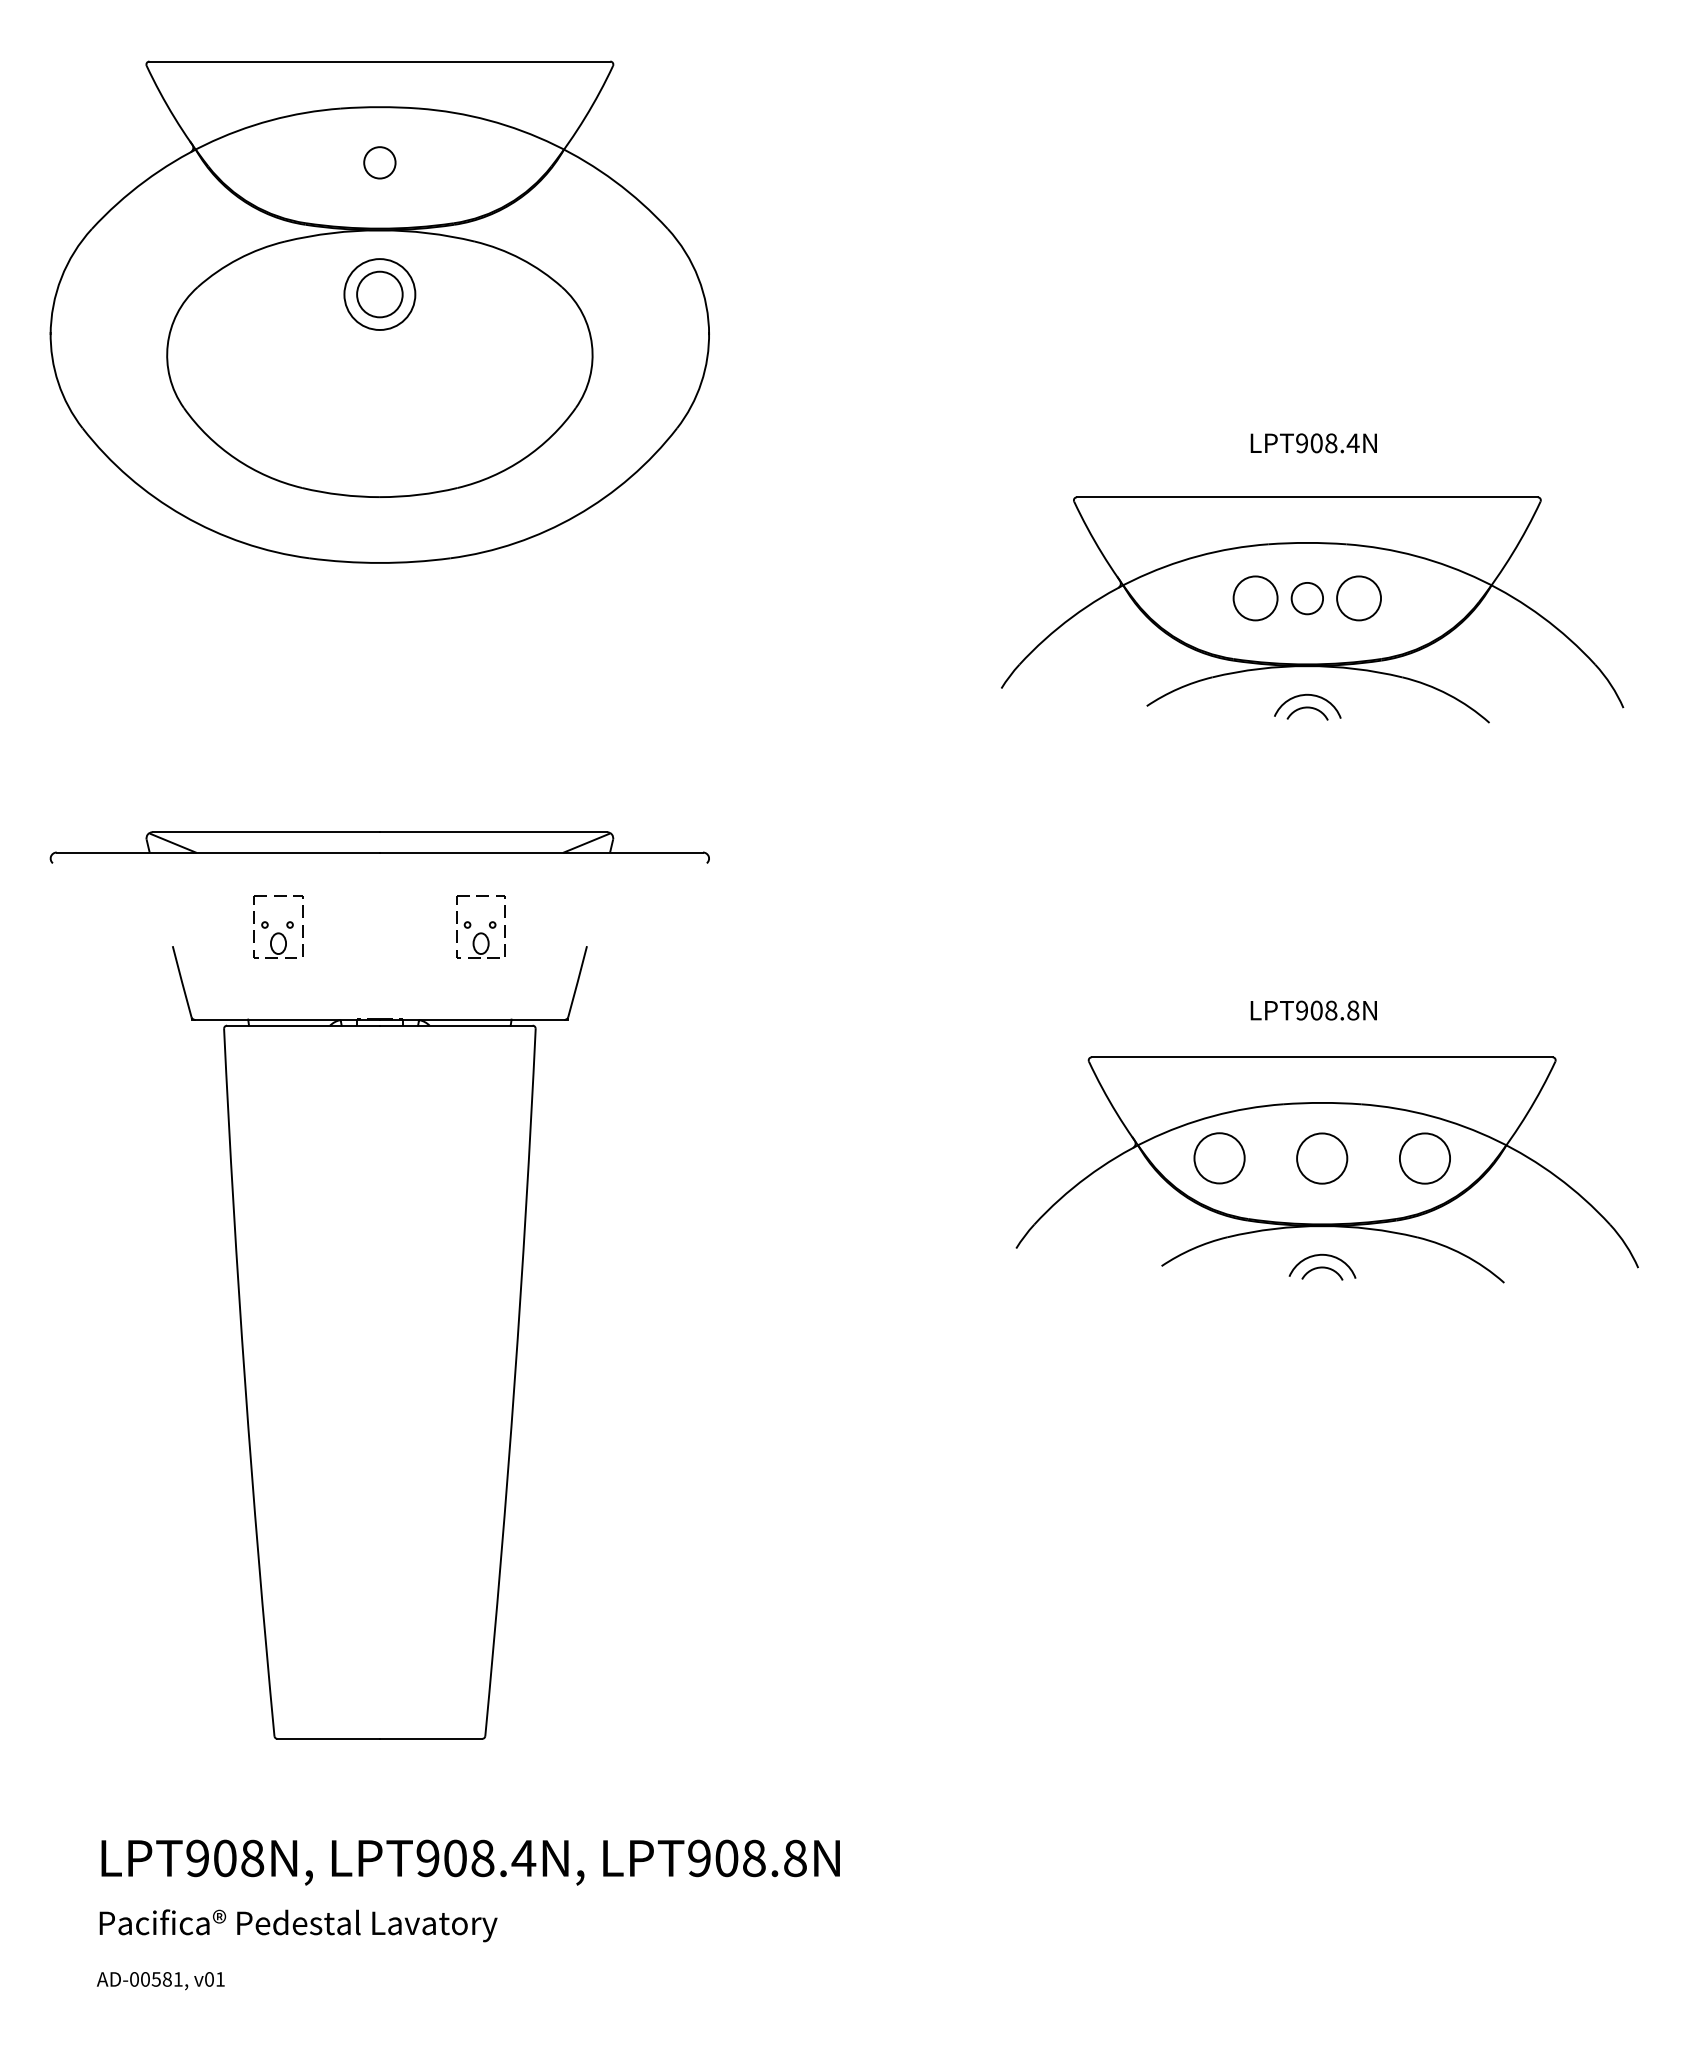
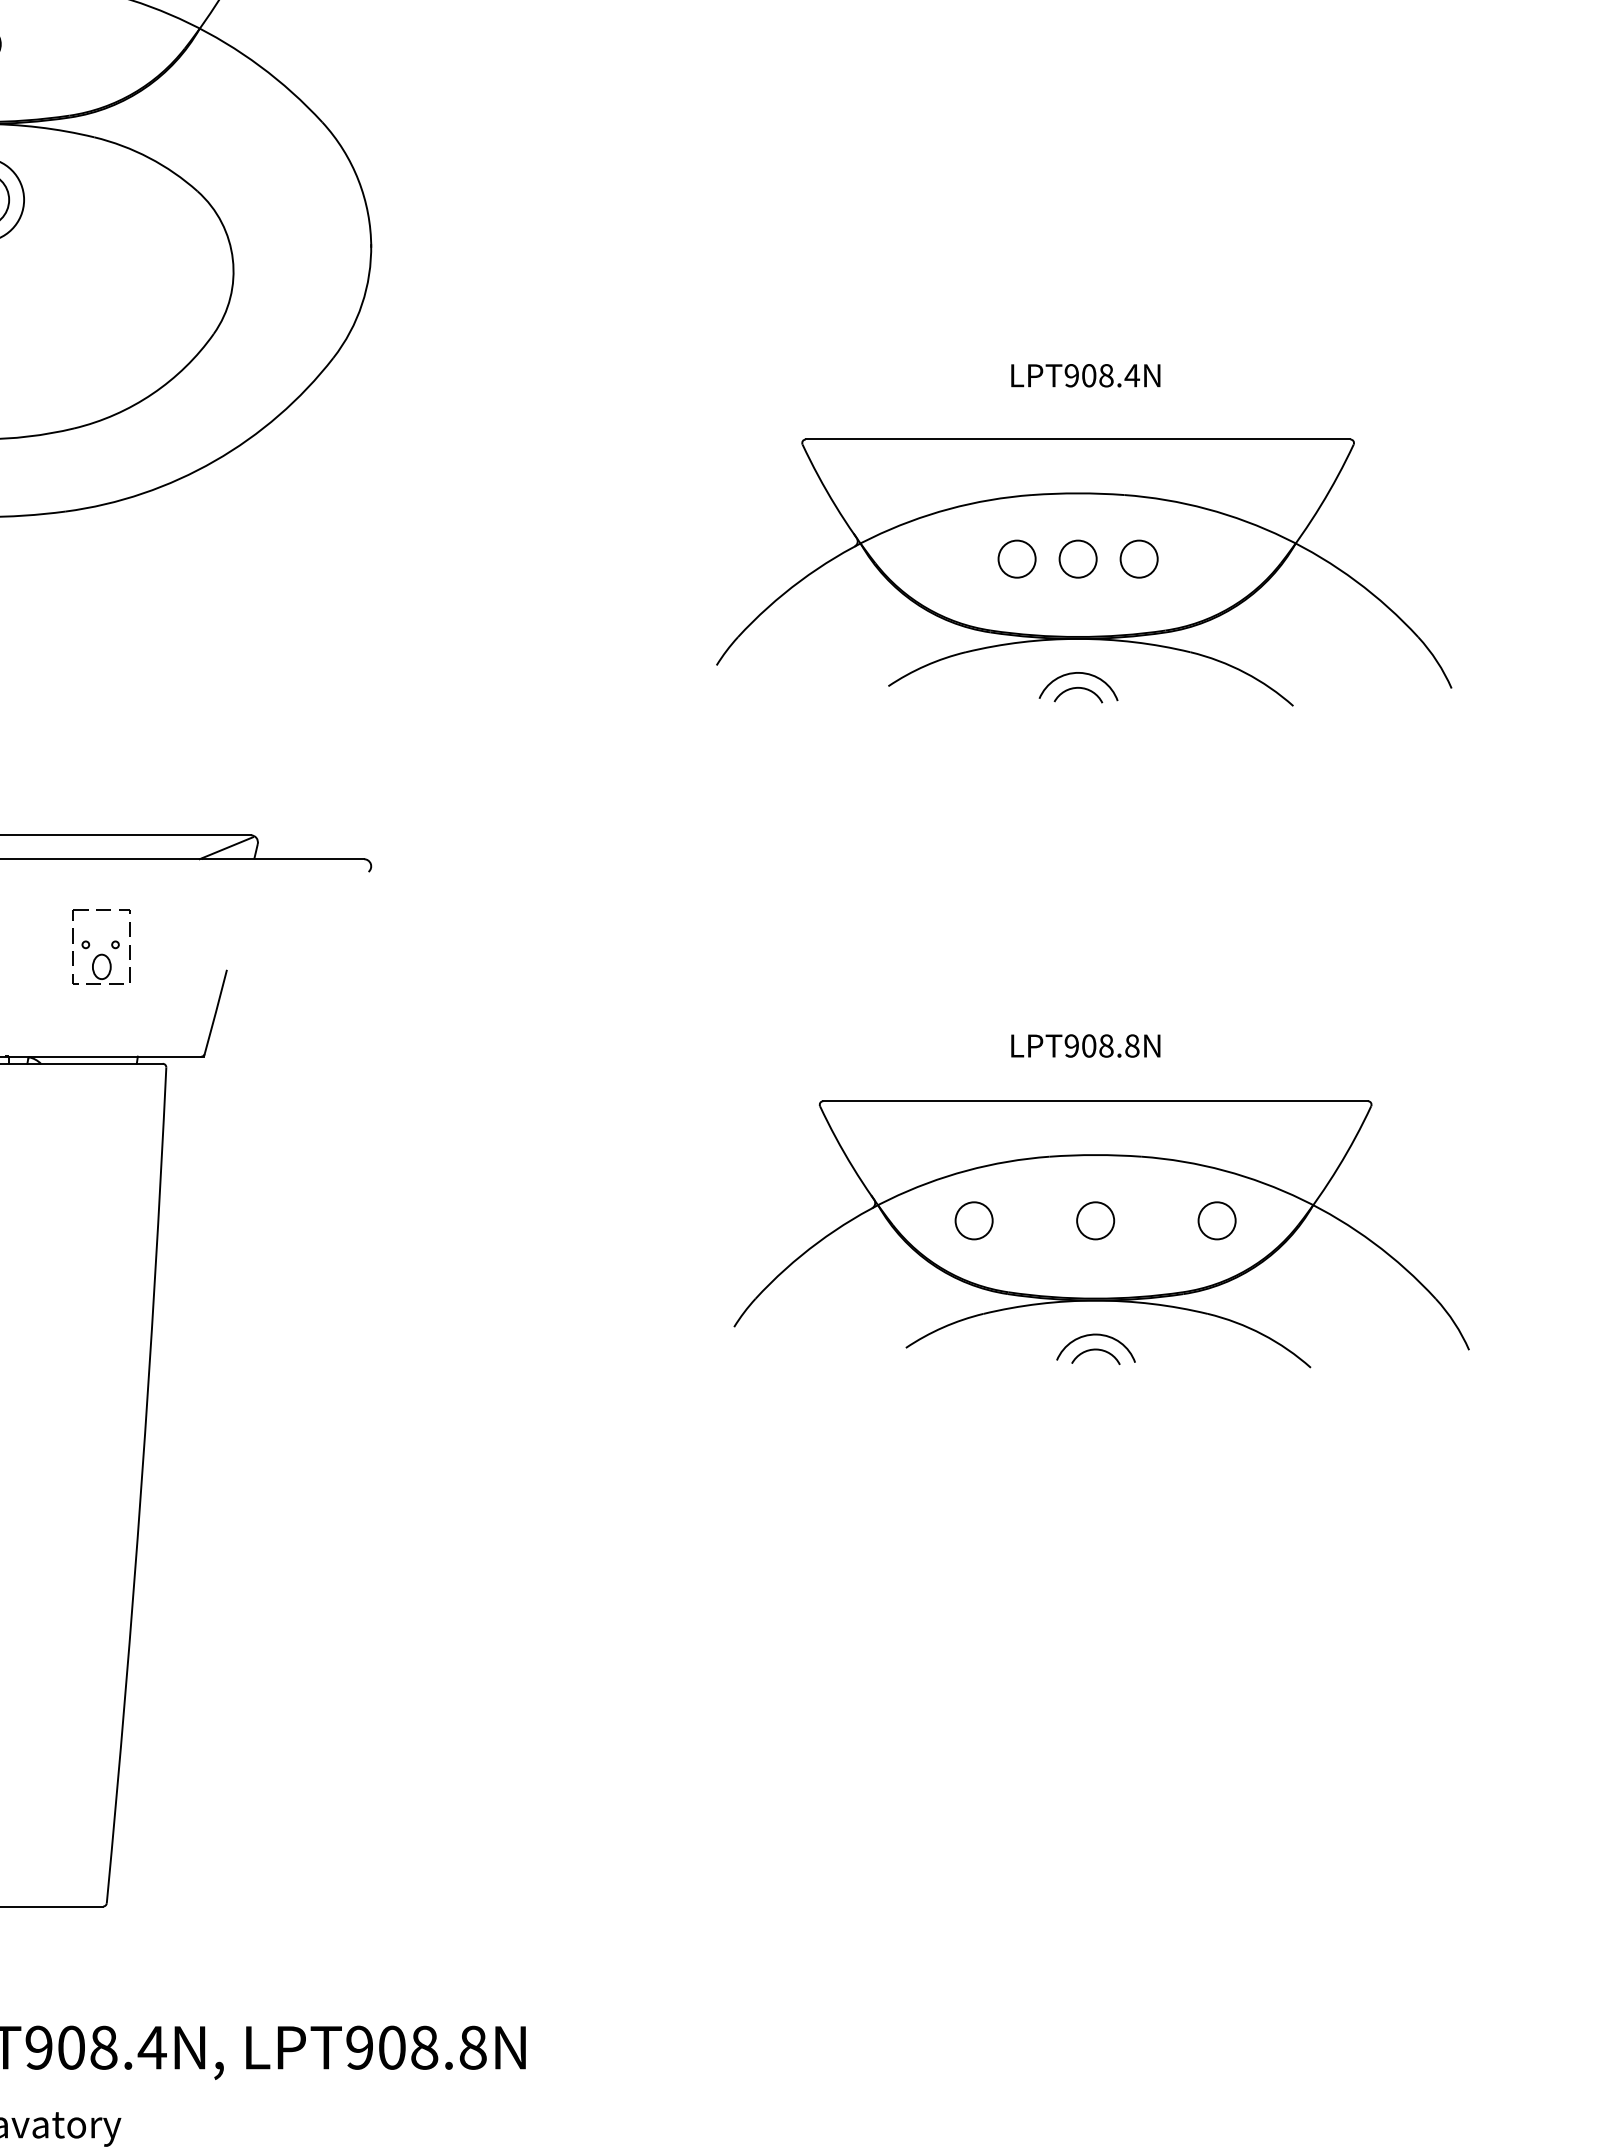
circle: (1255, 598) -> (1016, 559), size x0.71
circle: (1358, 598) -> (1138, 559), size x0.71
circle: (1218, 1158) -> (973, 1220), size x0.62
circle: (1321, 1158) -> (1094, 1220), size x0.62
circle: (1424, 1158) -> (1216, 1220), size x0.62

